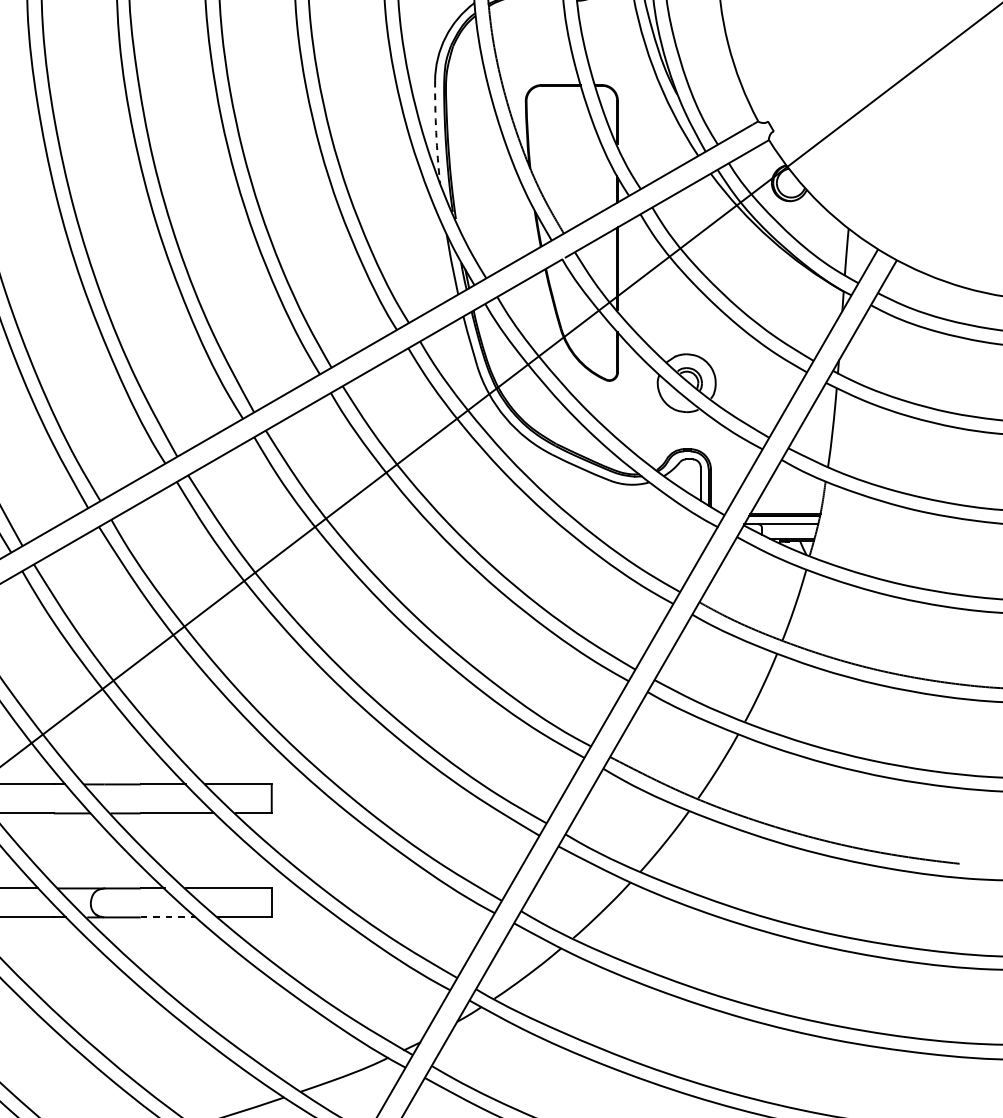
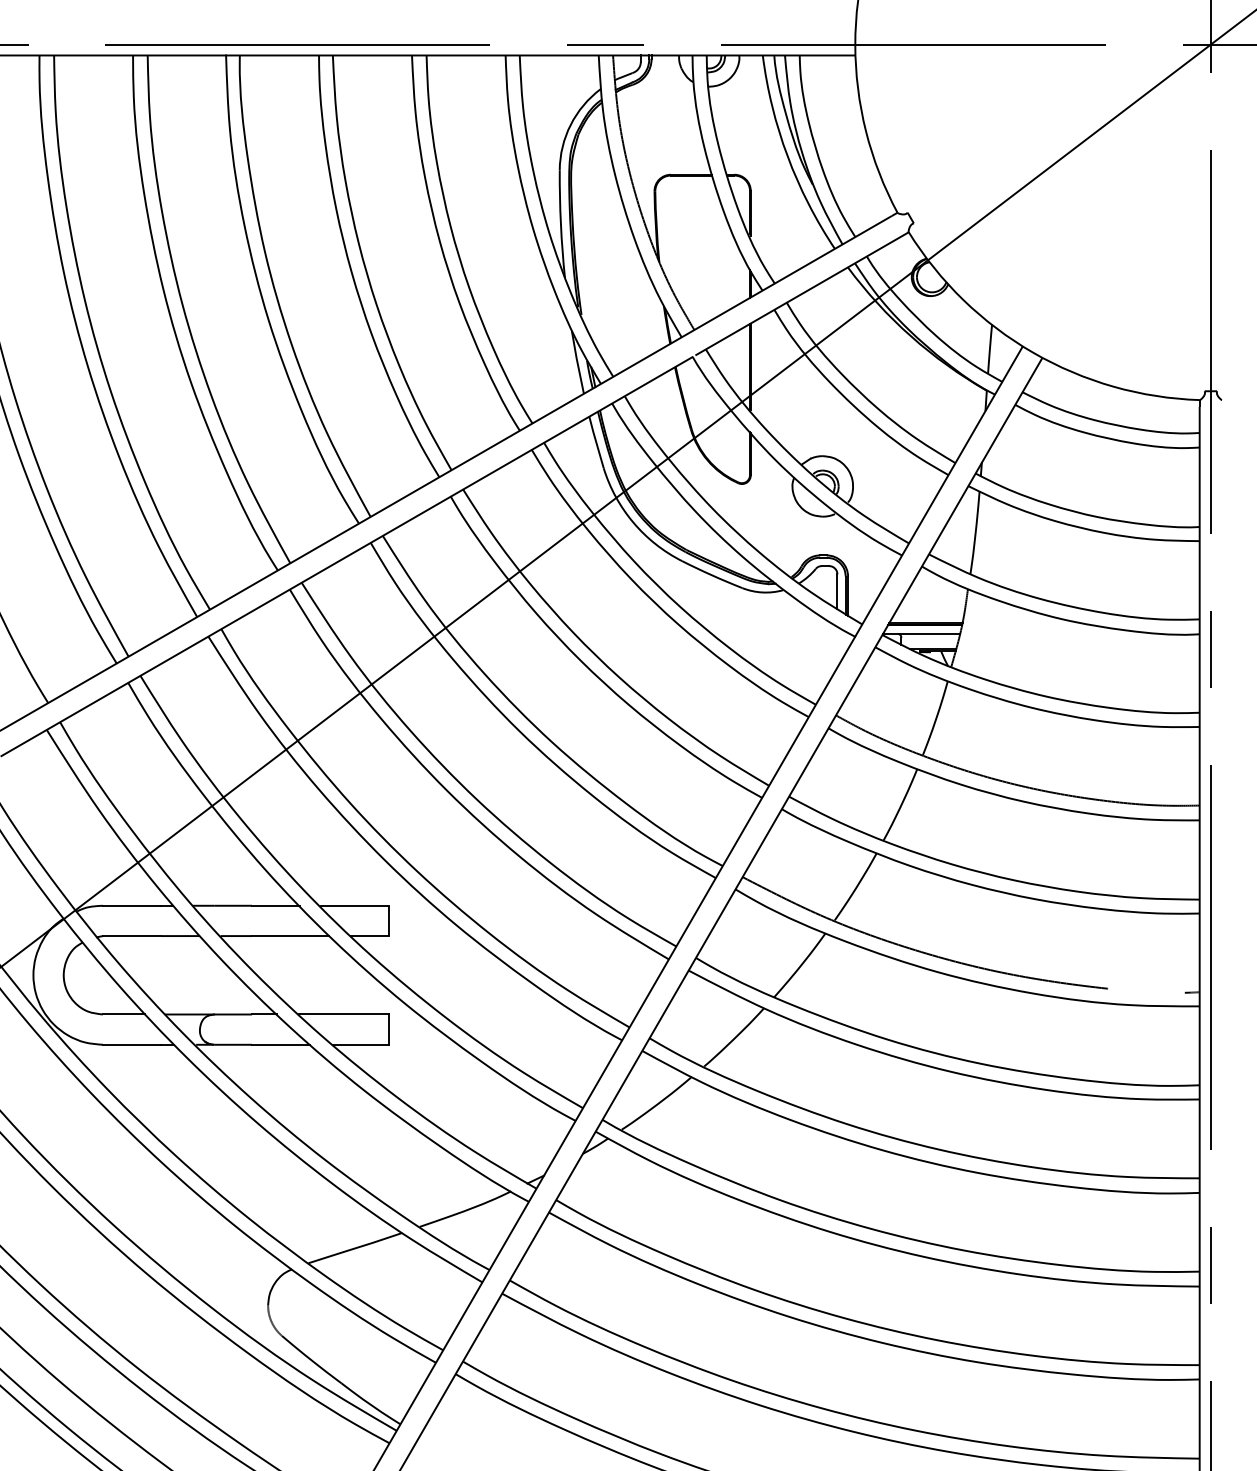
arc: (435, 132) -> (560, 224), dashed -> solid
line: (168, 917) -> (281, 1044), dashed -> solid

